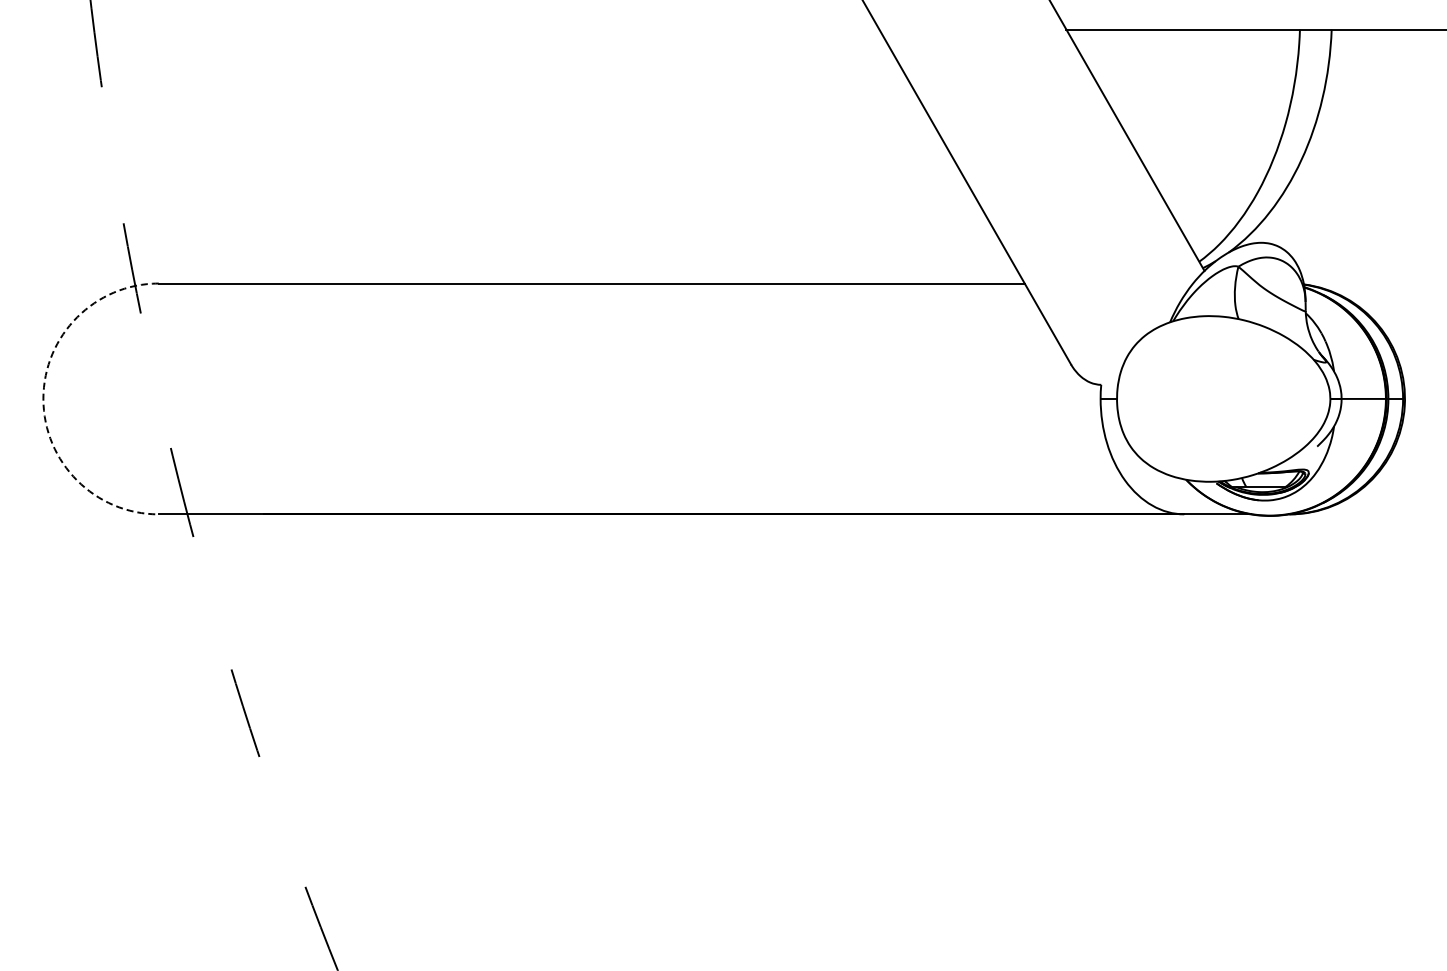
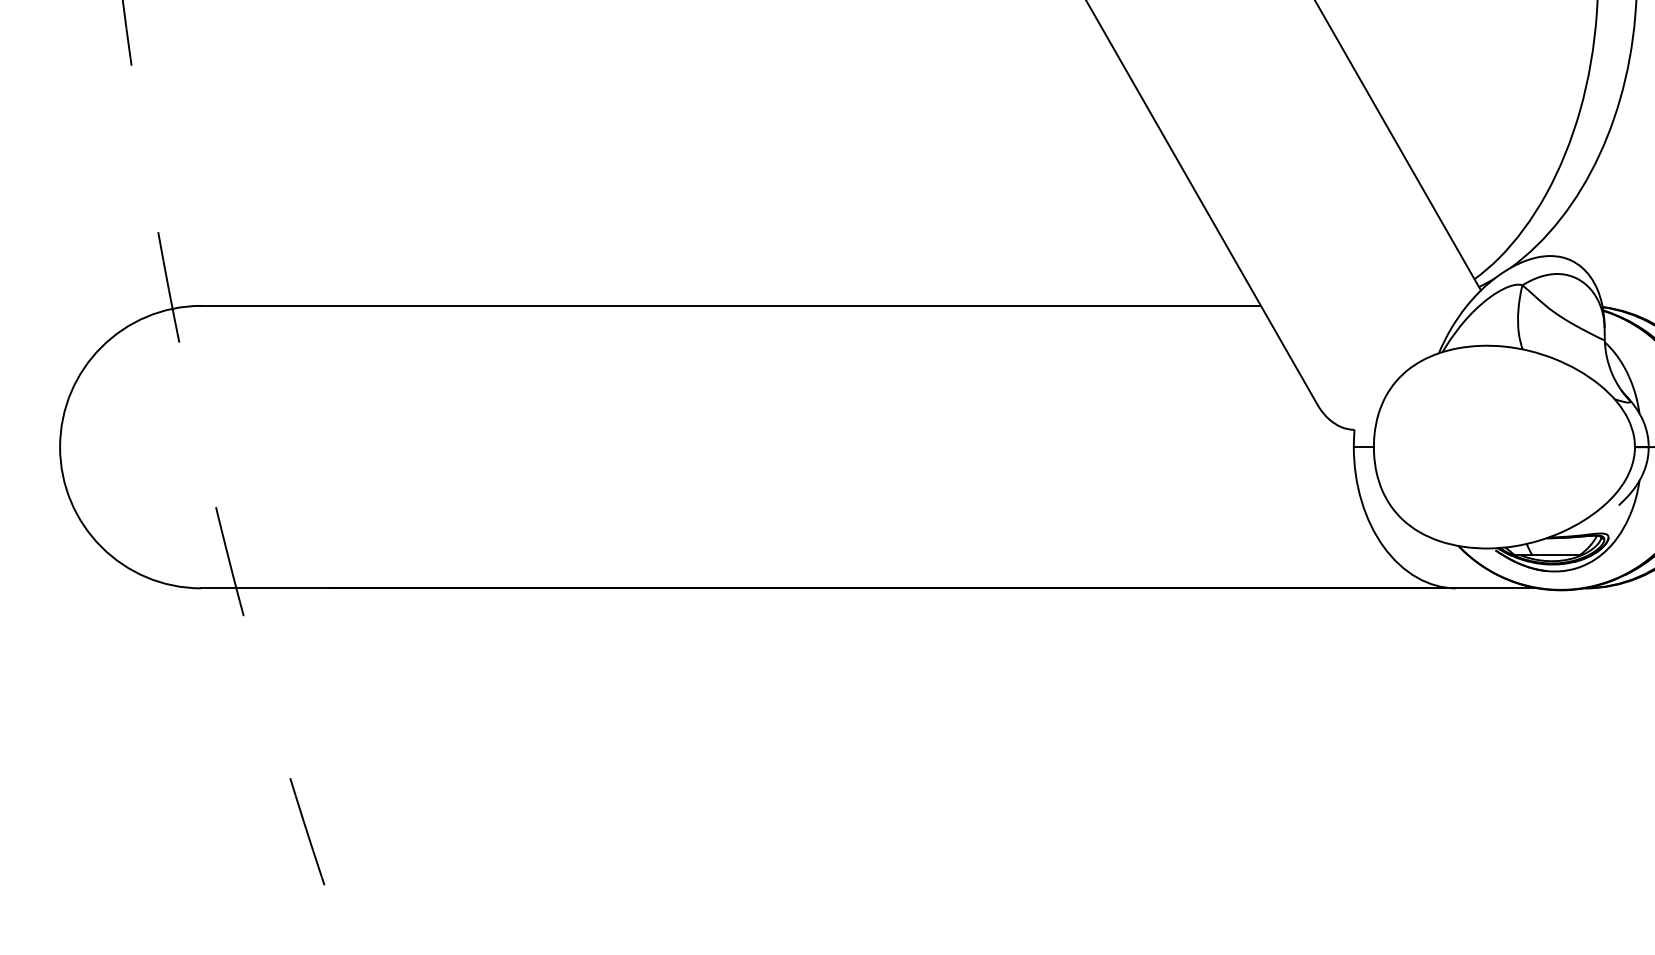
arc: (43, 398) -> (60, 446), dashed -> solid

